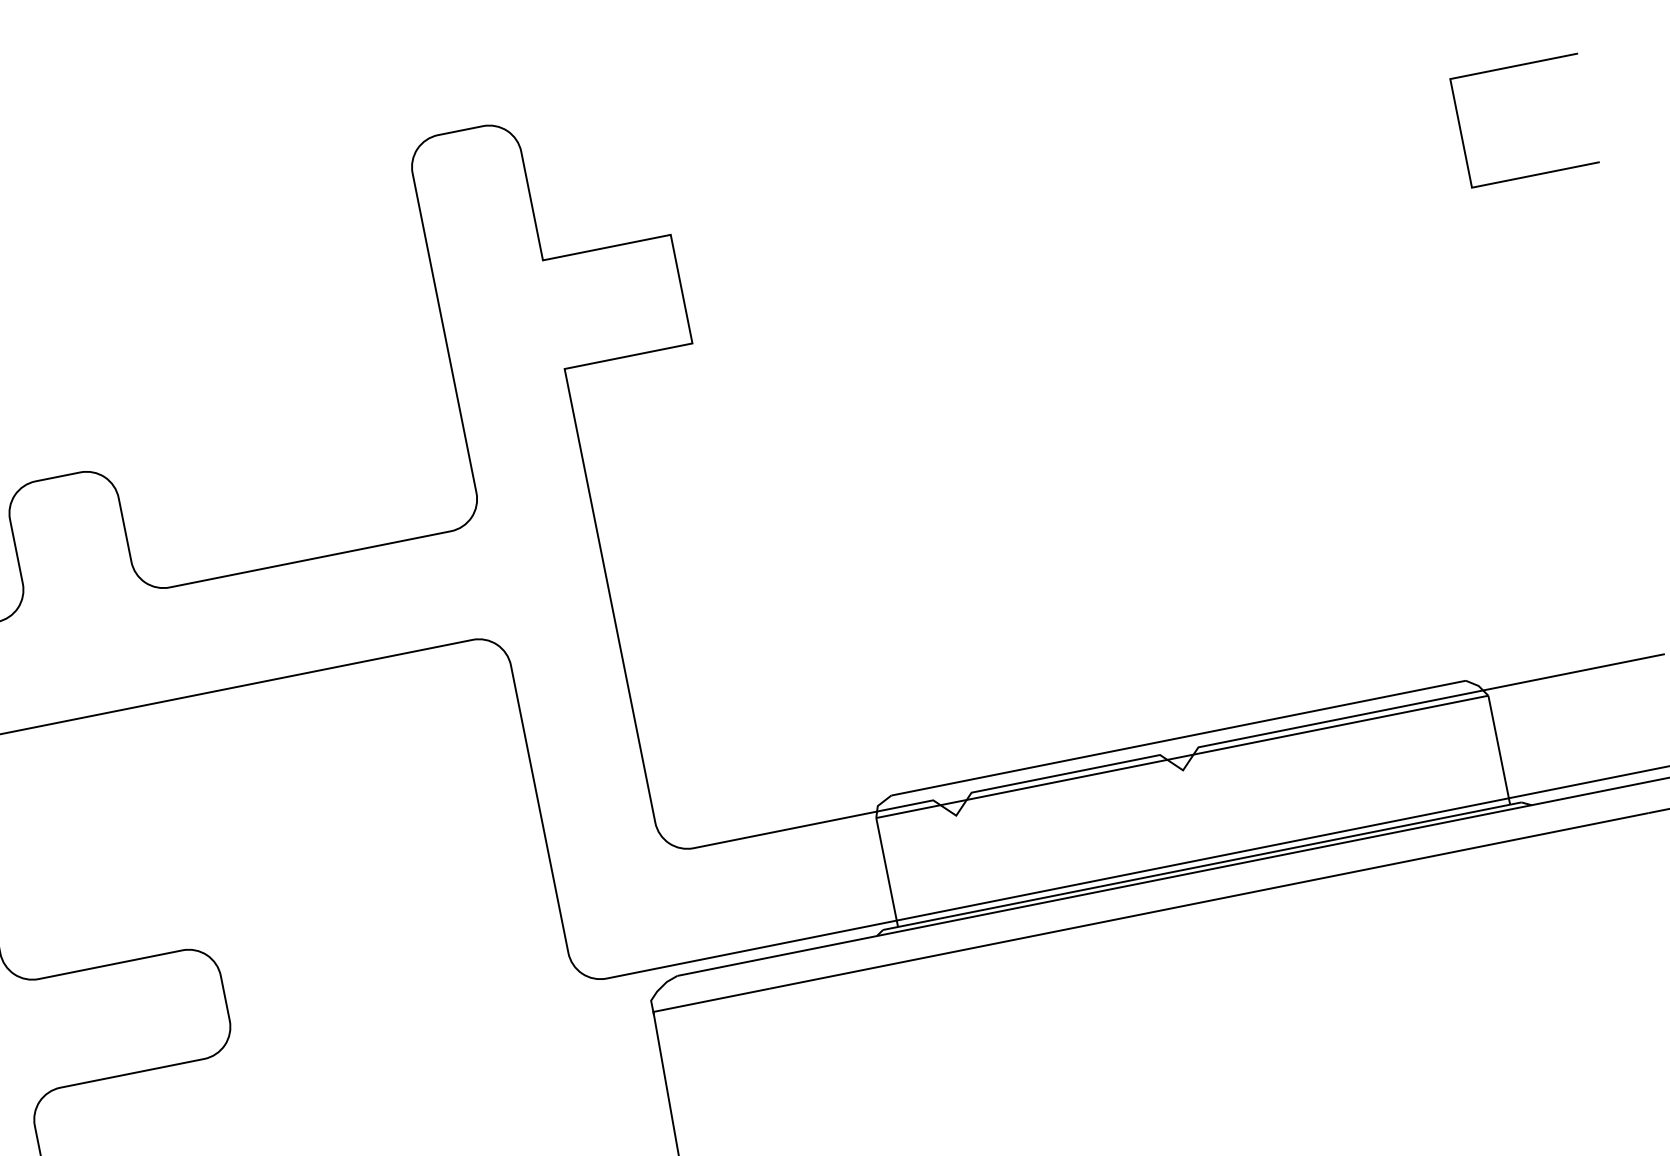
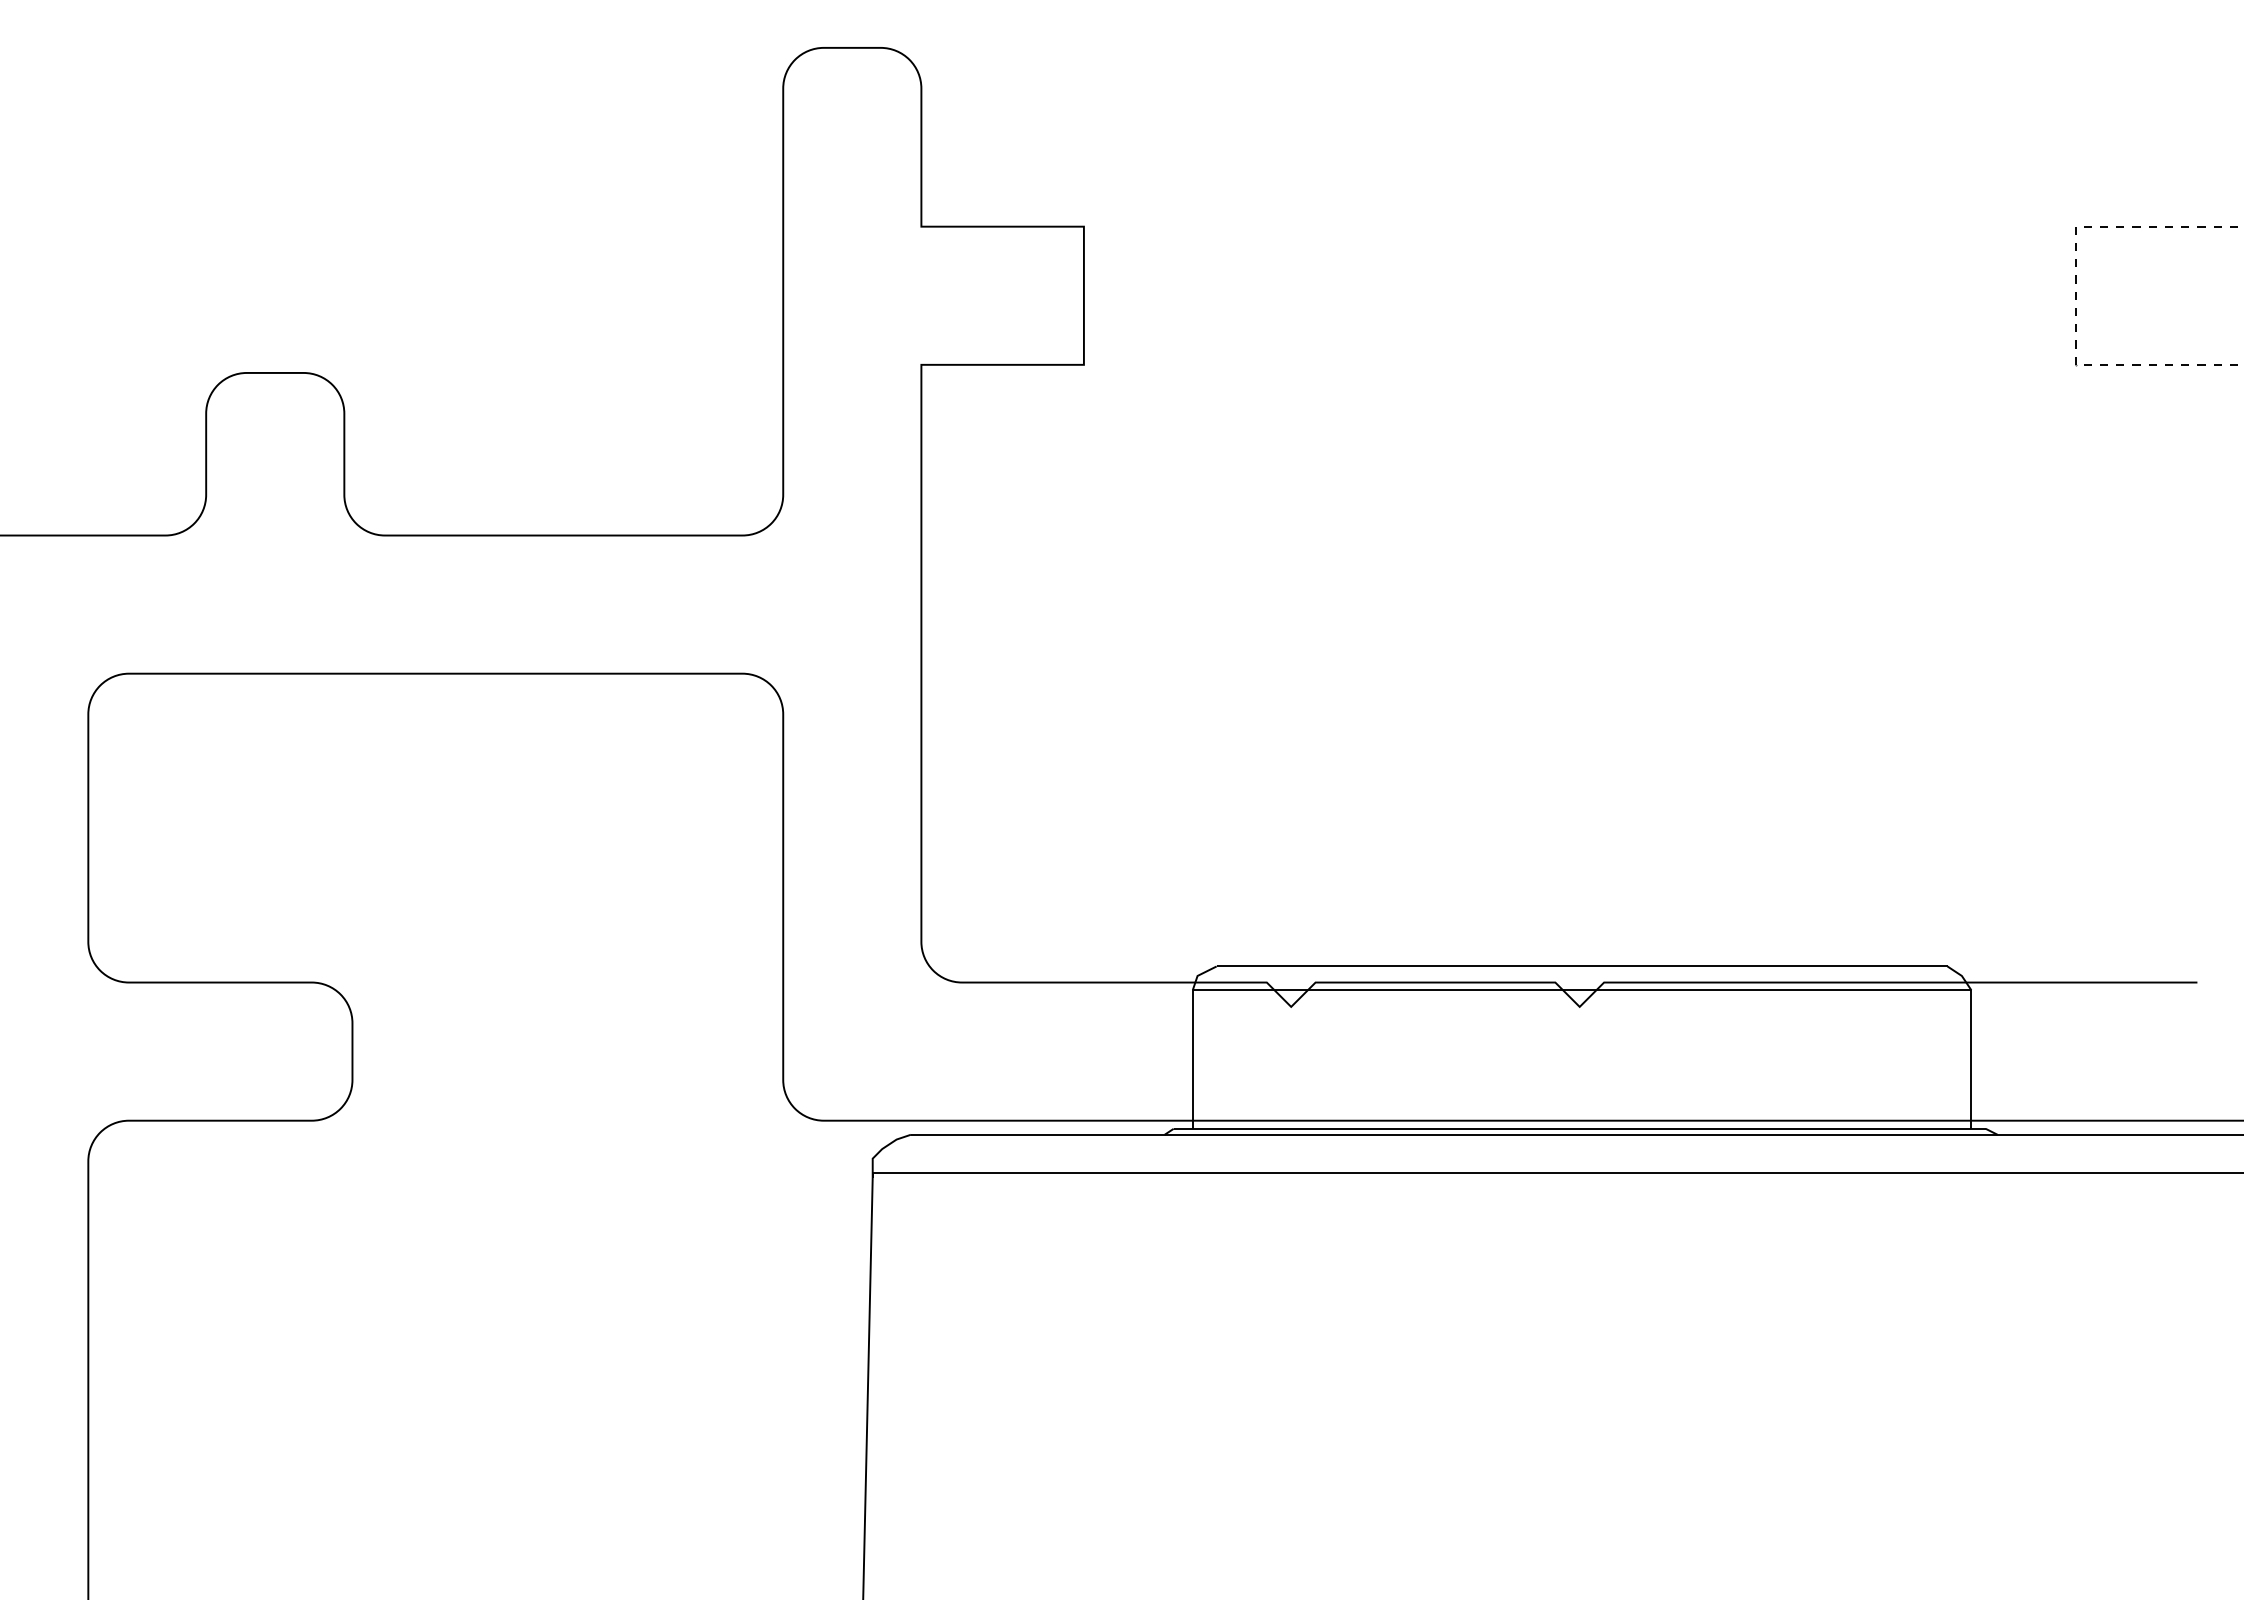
line: (1461, 133) -> (2075, 296), solid -> dashed

